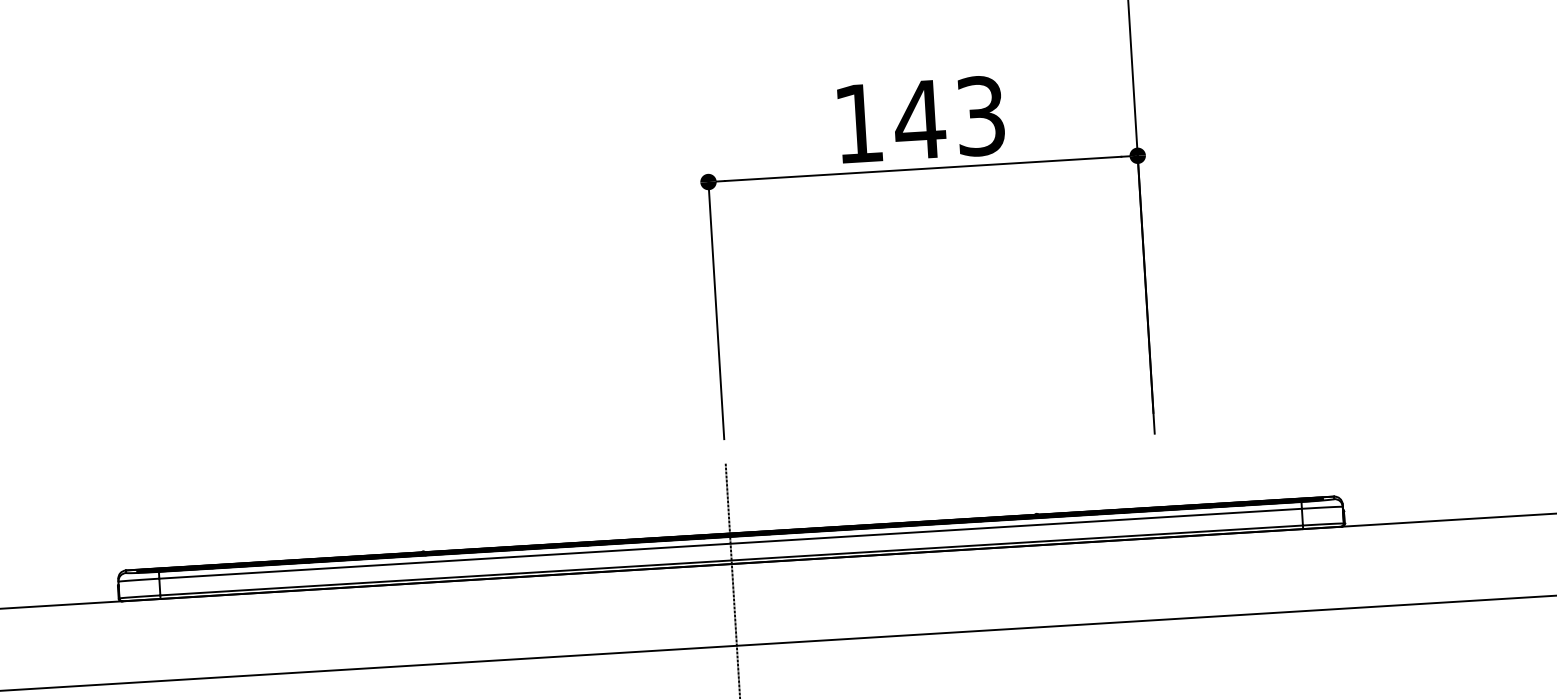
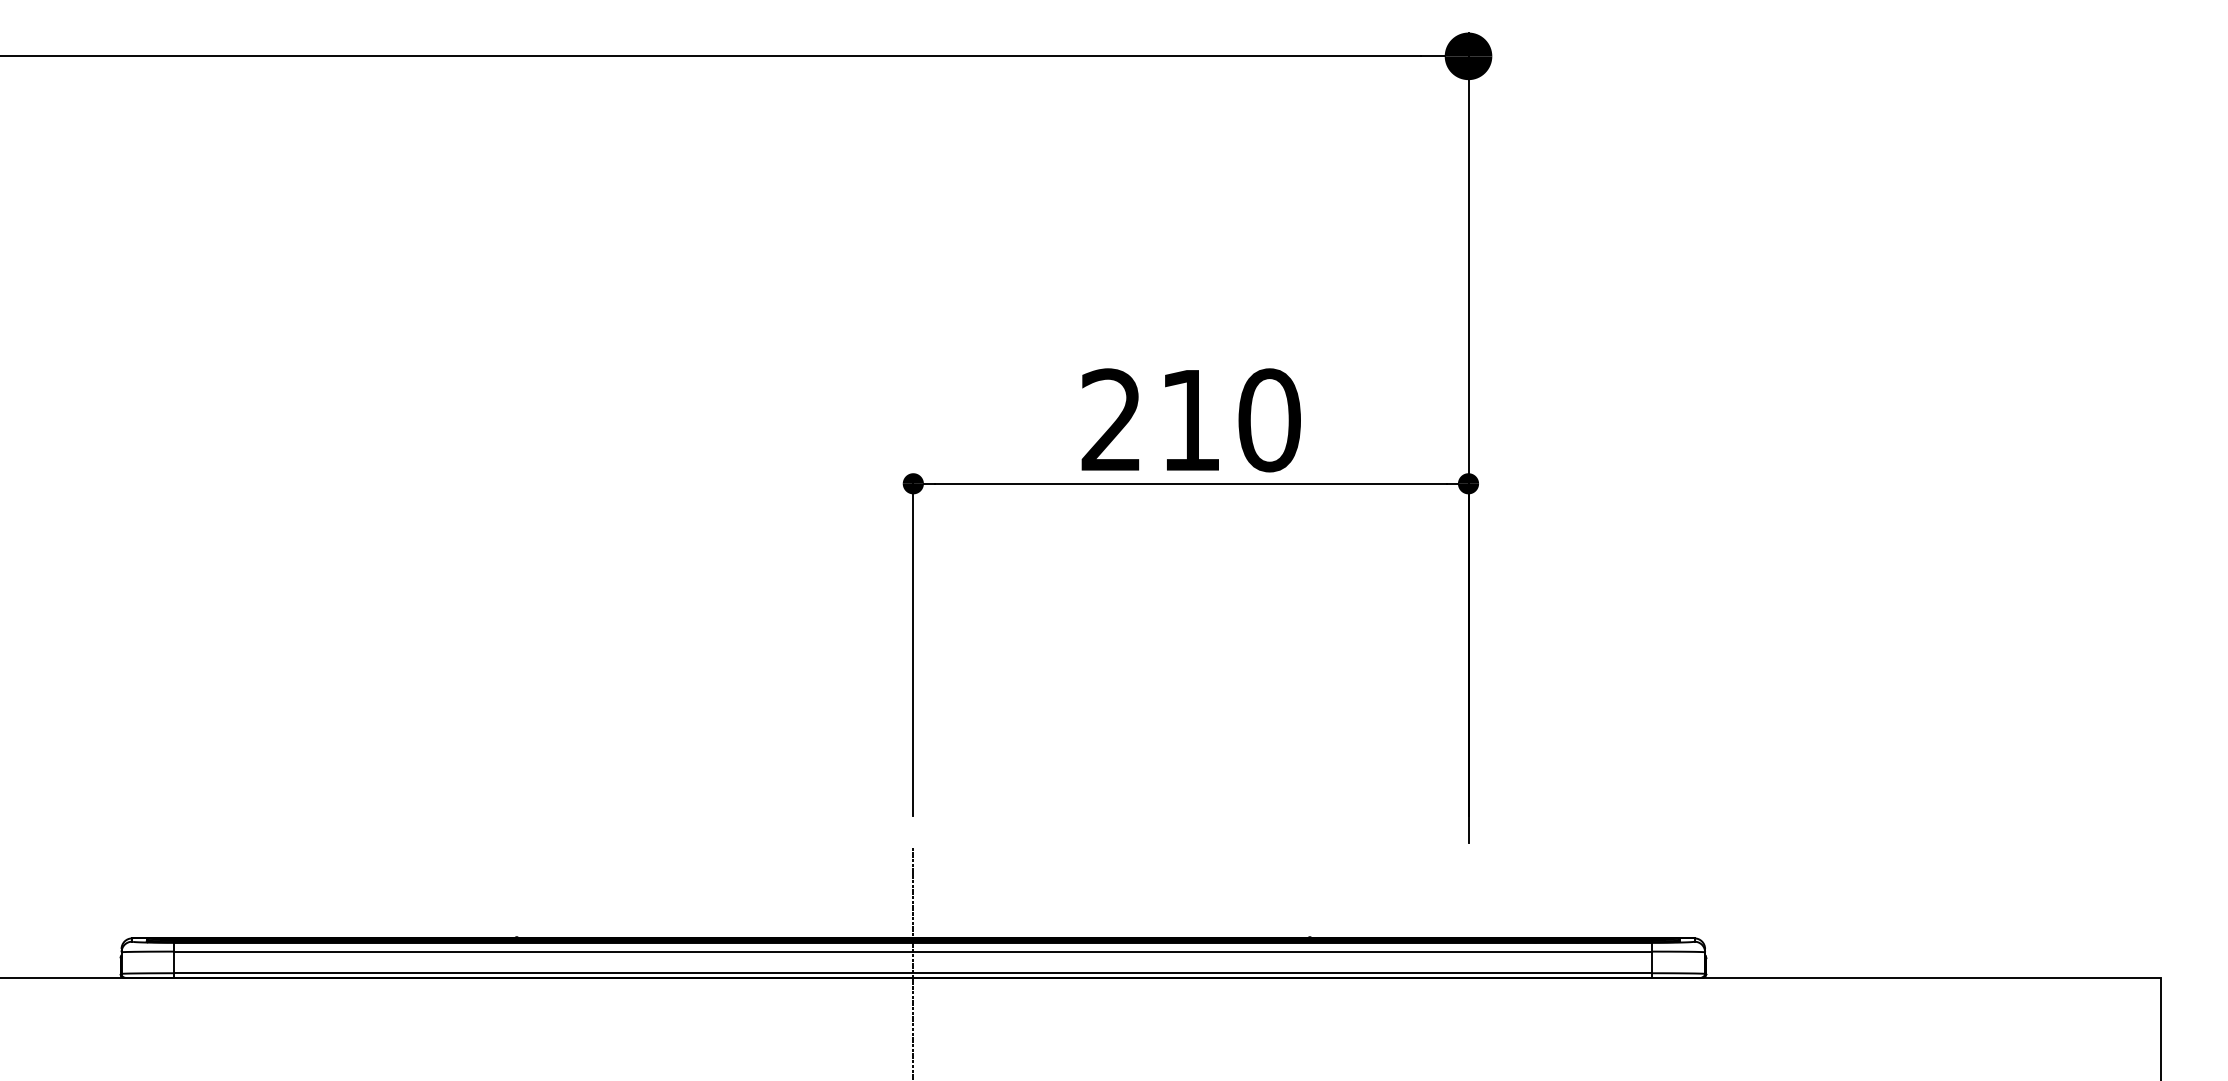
text: (919, 120) -> (1190, 420), 143 -> 210

